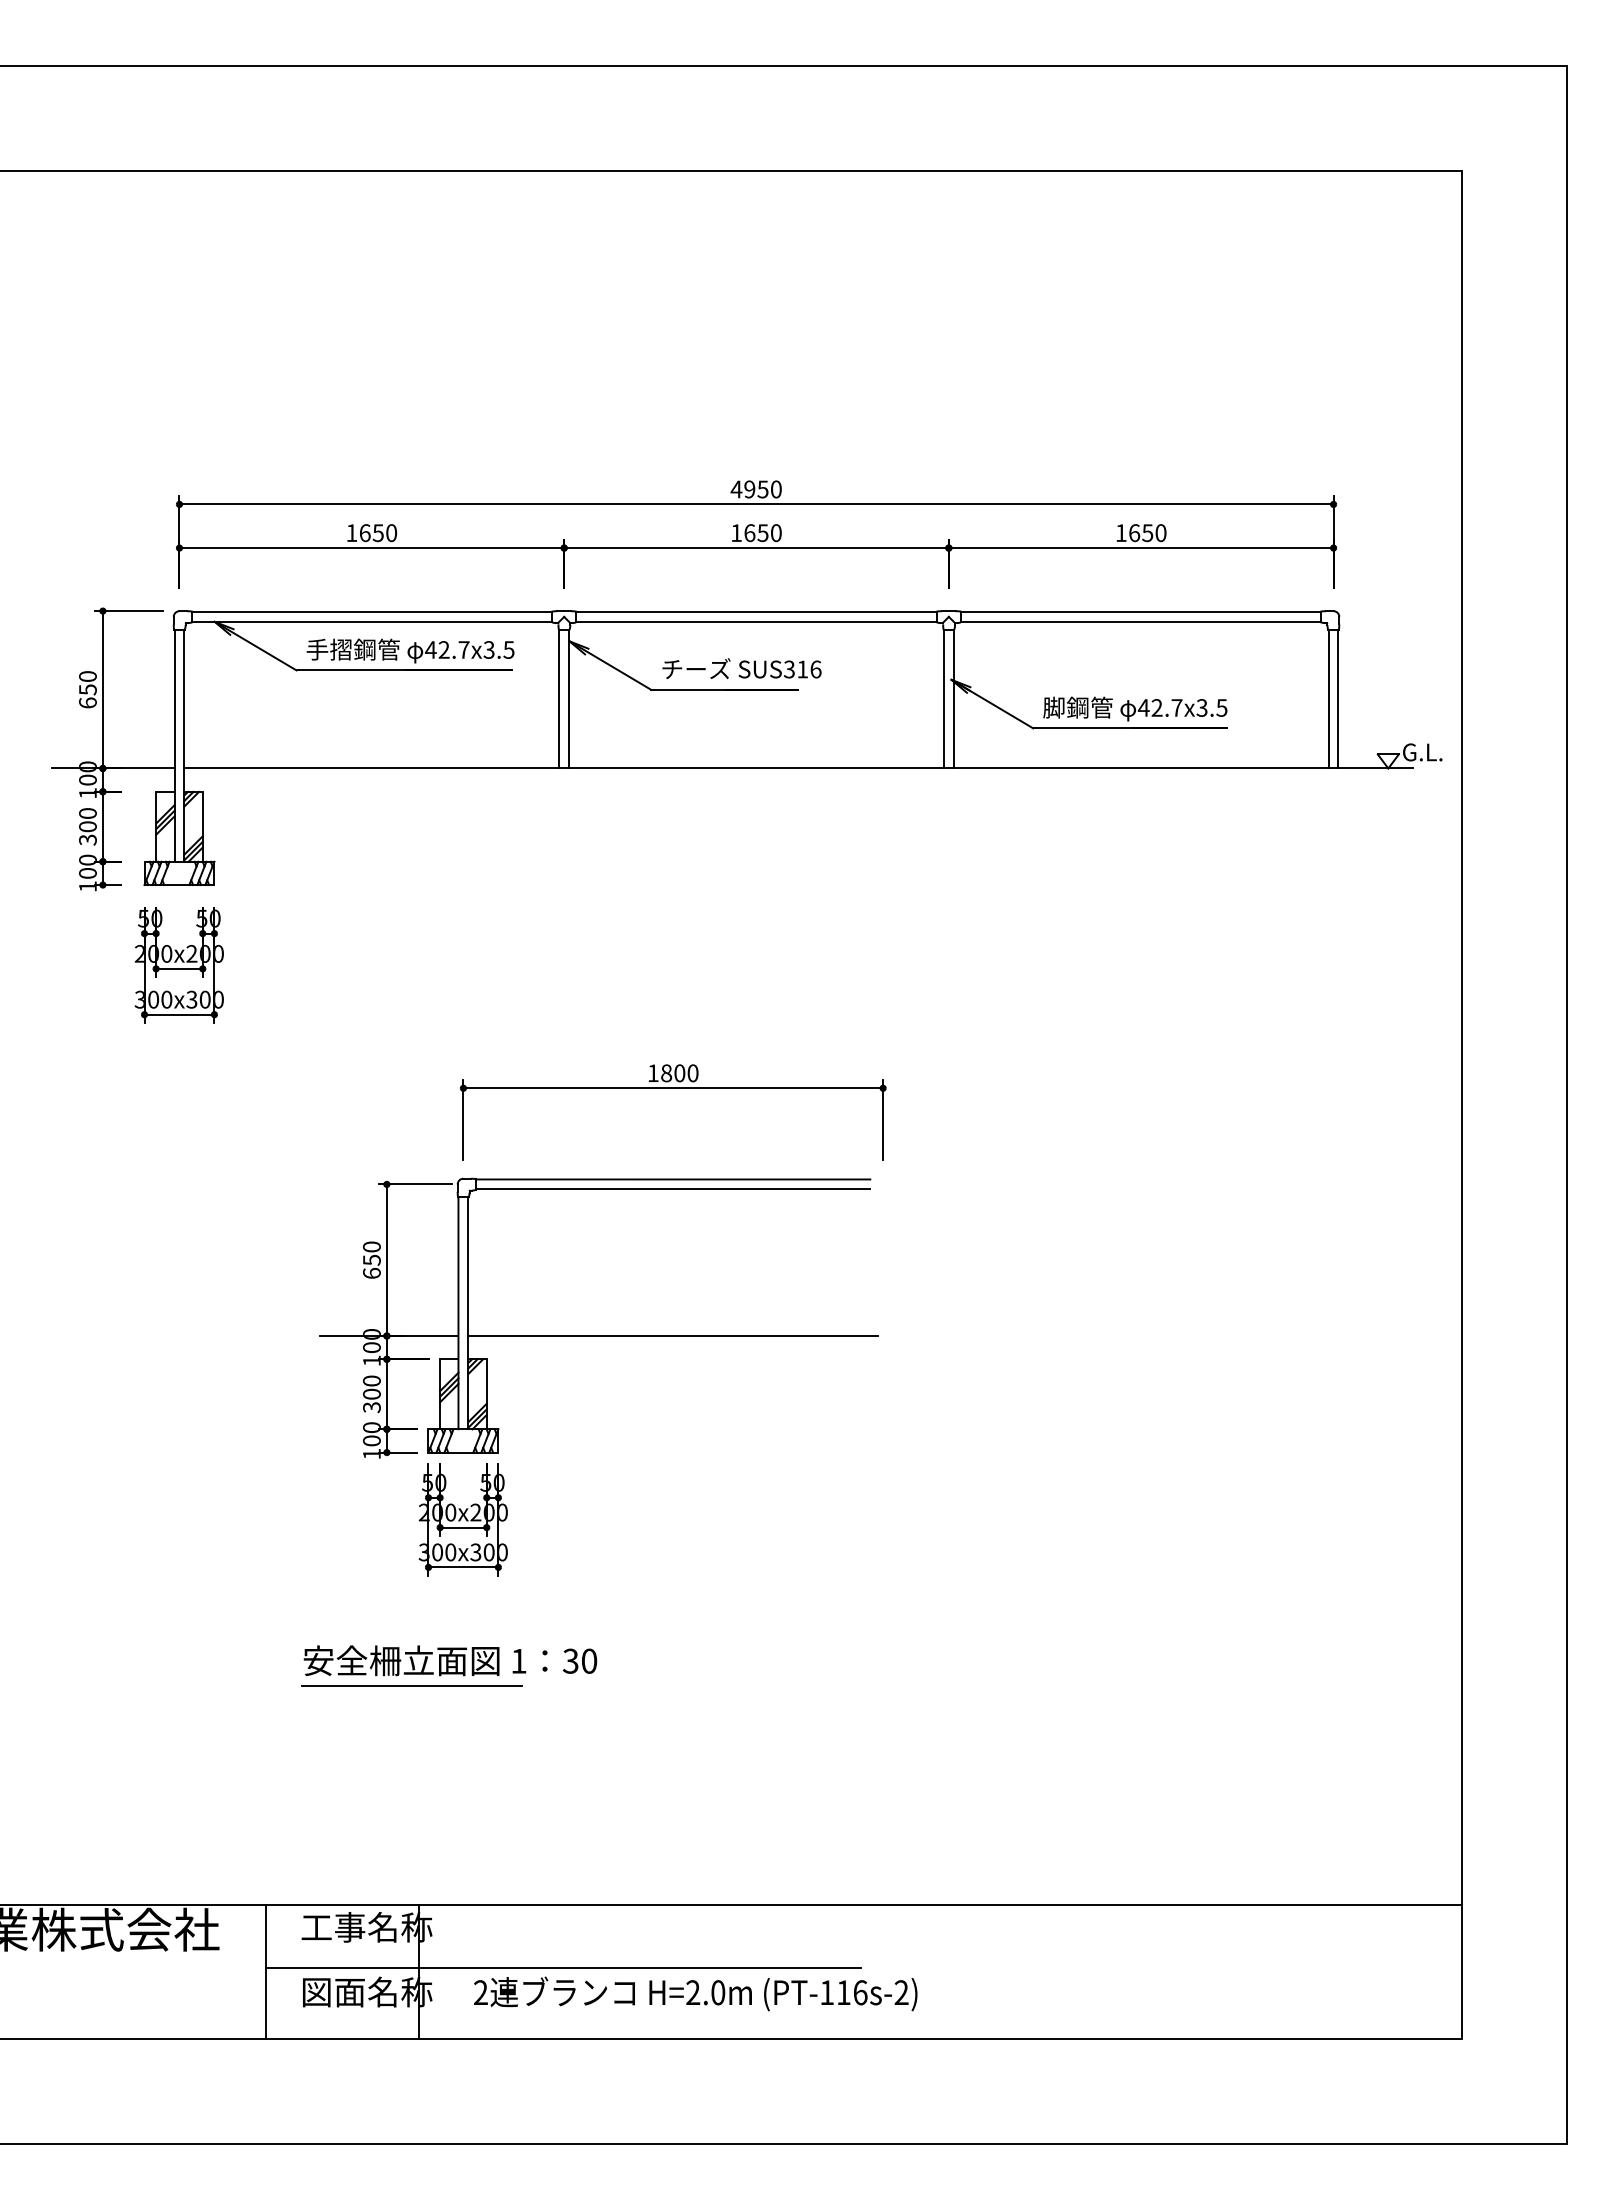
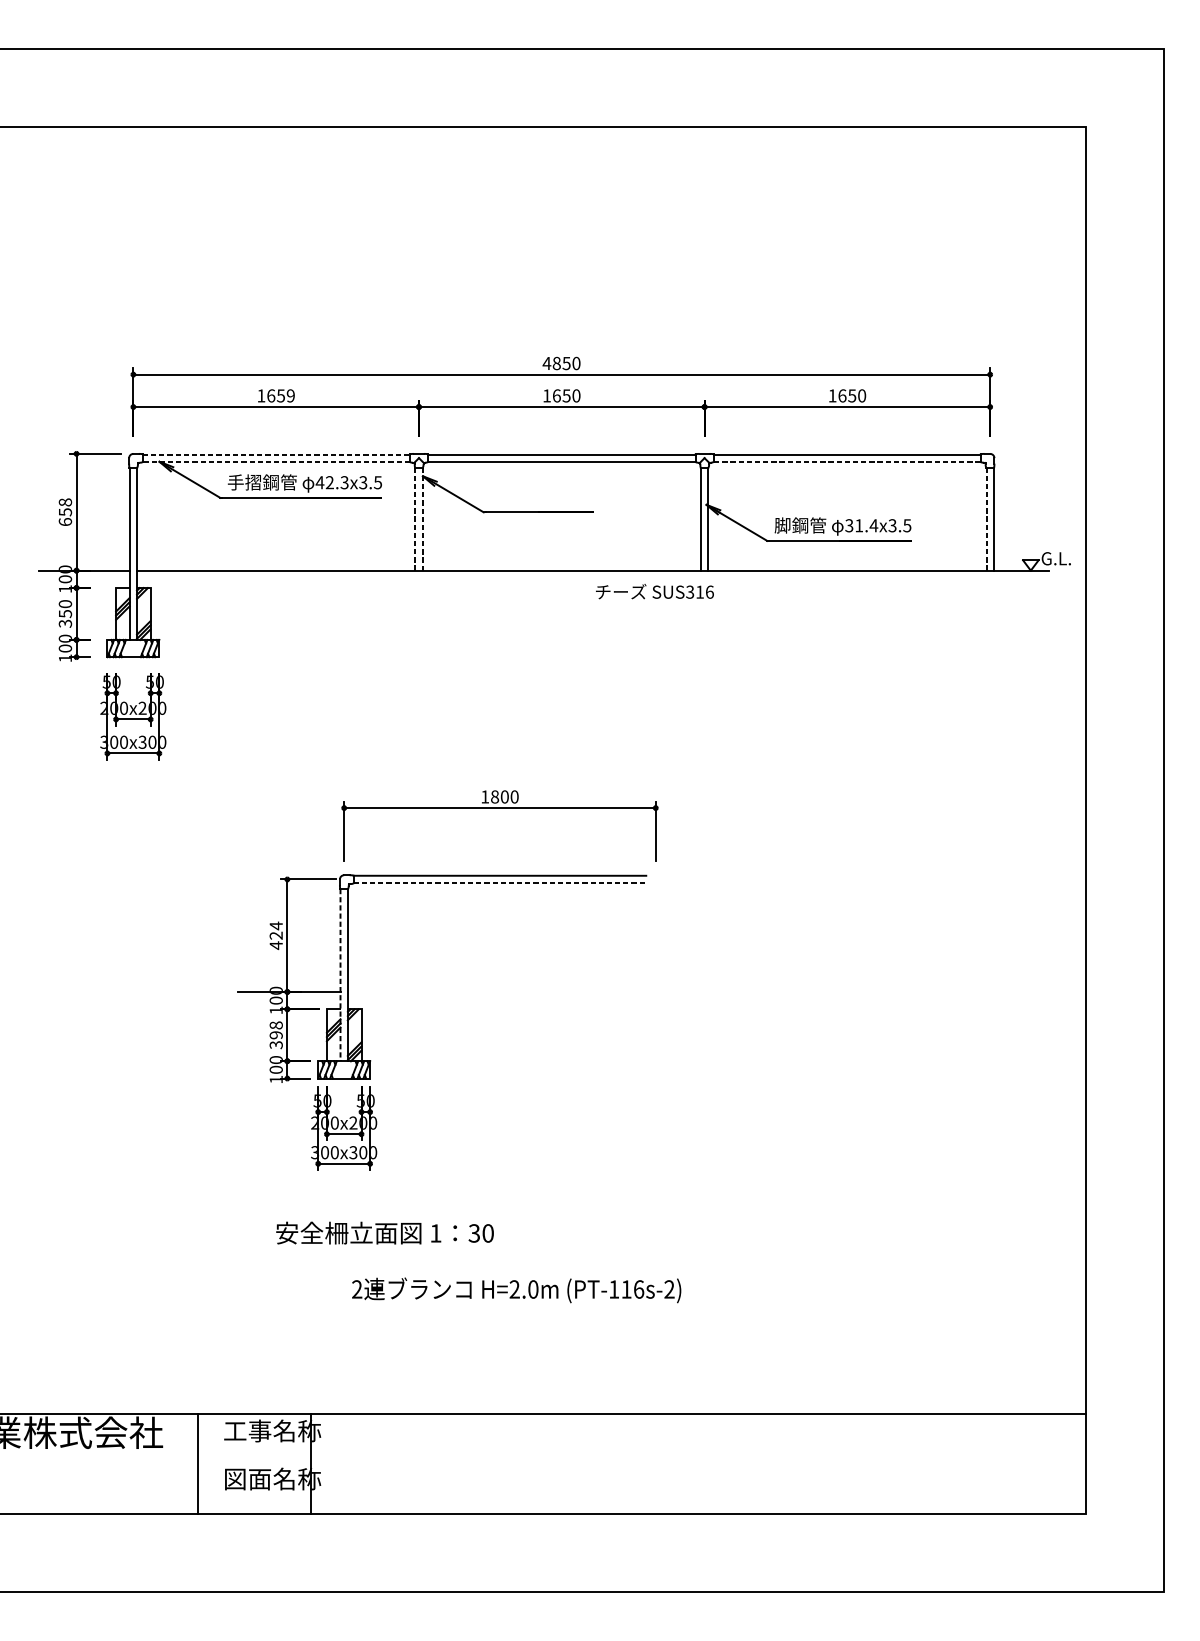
text: (749, 489) -> (556, 363), 4950 -> 4850
text: (391, 533) -> (290, 396), 1650 -> 1659
line: (372, 612) -> (276, 454), solid -> dashed
line: (372, 621) -> (276, 461), solid -> dashed
line: (1140, 621) -> (846, 461), solid -> dashed
text: (463, 649) -> (344, 482), 42.7x3.5 -> 42.3x3.5
text: (741, 668) -> (654, 591), moved
text: (87, 676) -> (65, 502), 650 -> 658
line: (559, 698) -> (415, 518), solid -> dashed
line: (1328, 698) -> (986, 518), solid -> dashed
line: (569, 699) -> (422, 519), solid -> dashed
text: (1159, 707) -> (860, 525), 42.7x3.5 -> 31.4x3.5
text: (87, 826) -> (65, 613), 300 -> 350
line: (673, 1189) -> (500, 883), solid -> dashed
text: (371, 1260) -> (275, 935), 650 -> 424
line: (458, 1313) -> (340, 975), solid -> dashed
line: (673, 1335) -> (500, 991), removed
text: (371, 1387) -> (275, 1030), 300 -> 398
text: (450, 1660) -> (385, 1232), moved
line: (411, 1686) -> (305, 1252), removed
line: (563, 1967) -> (418, 1460), removed
text: (695, 1993) -> (516, 1290), moved

